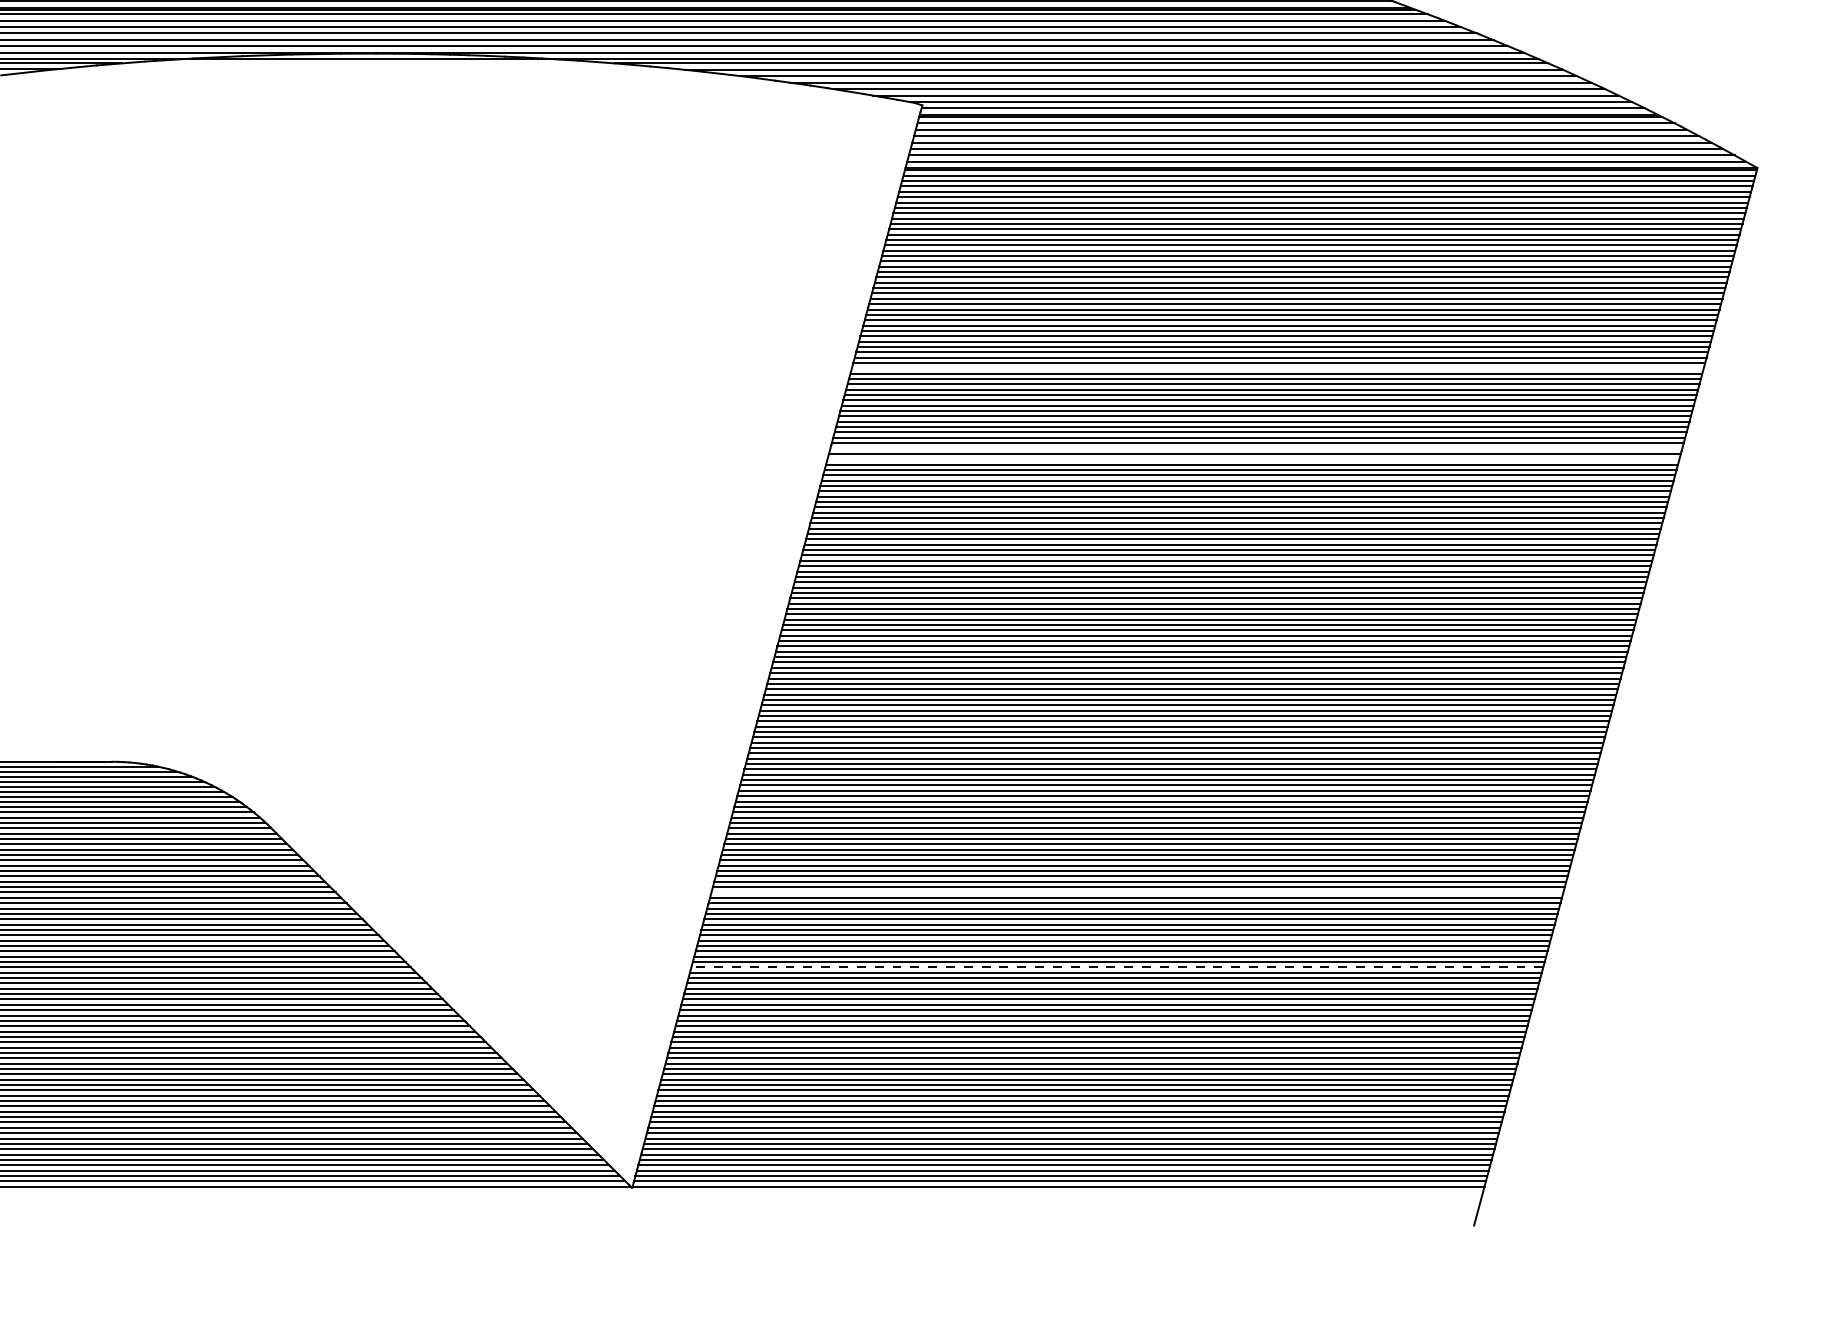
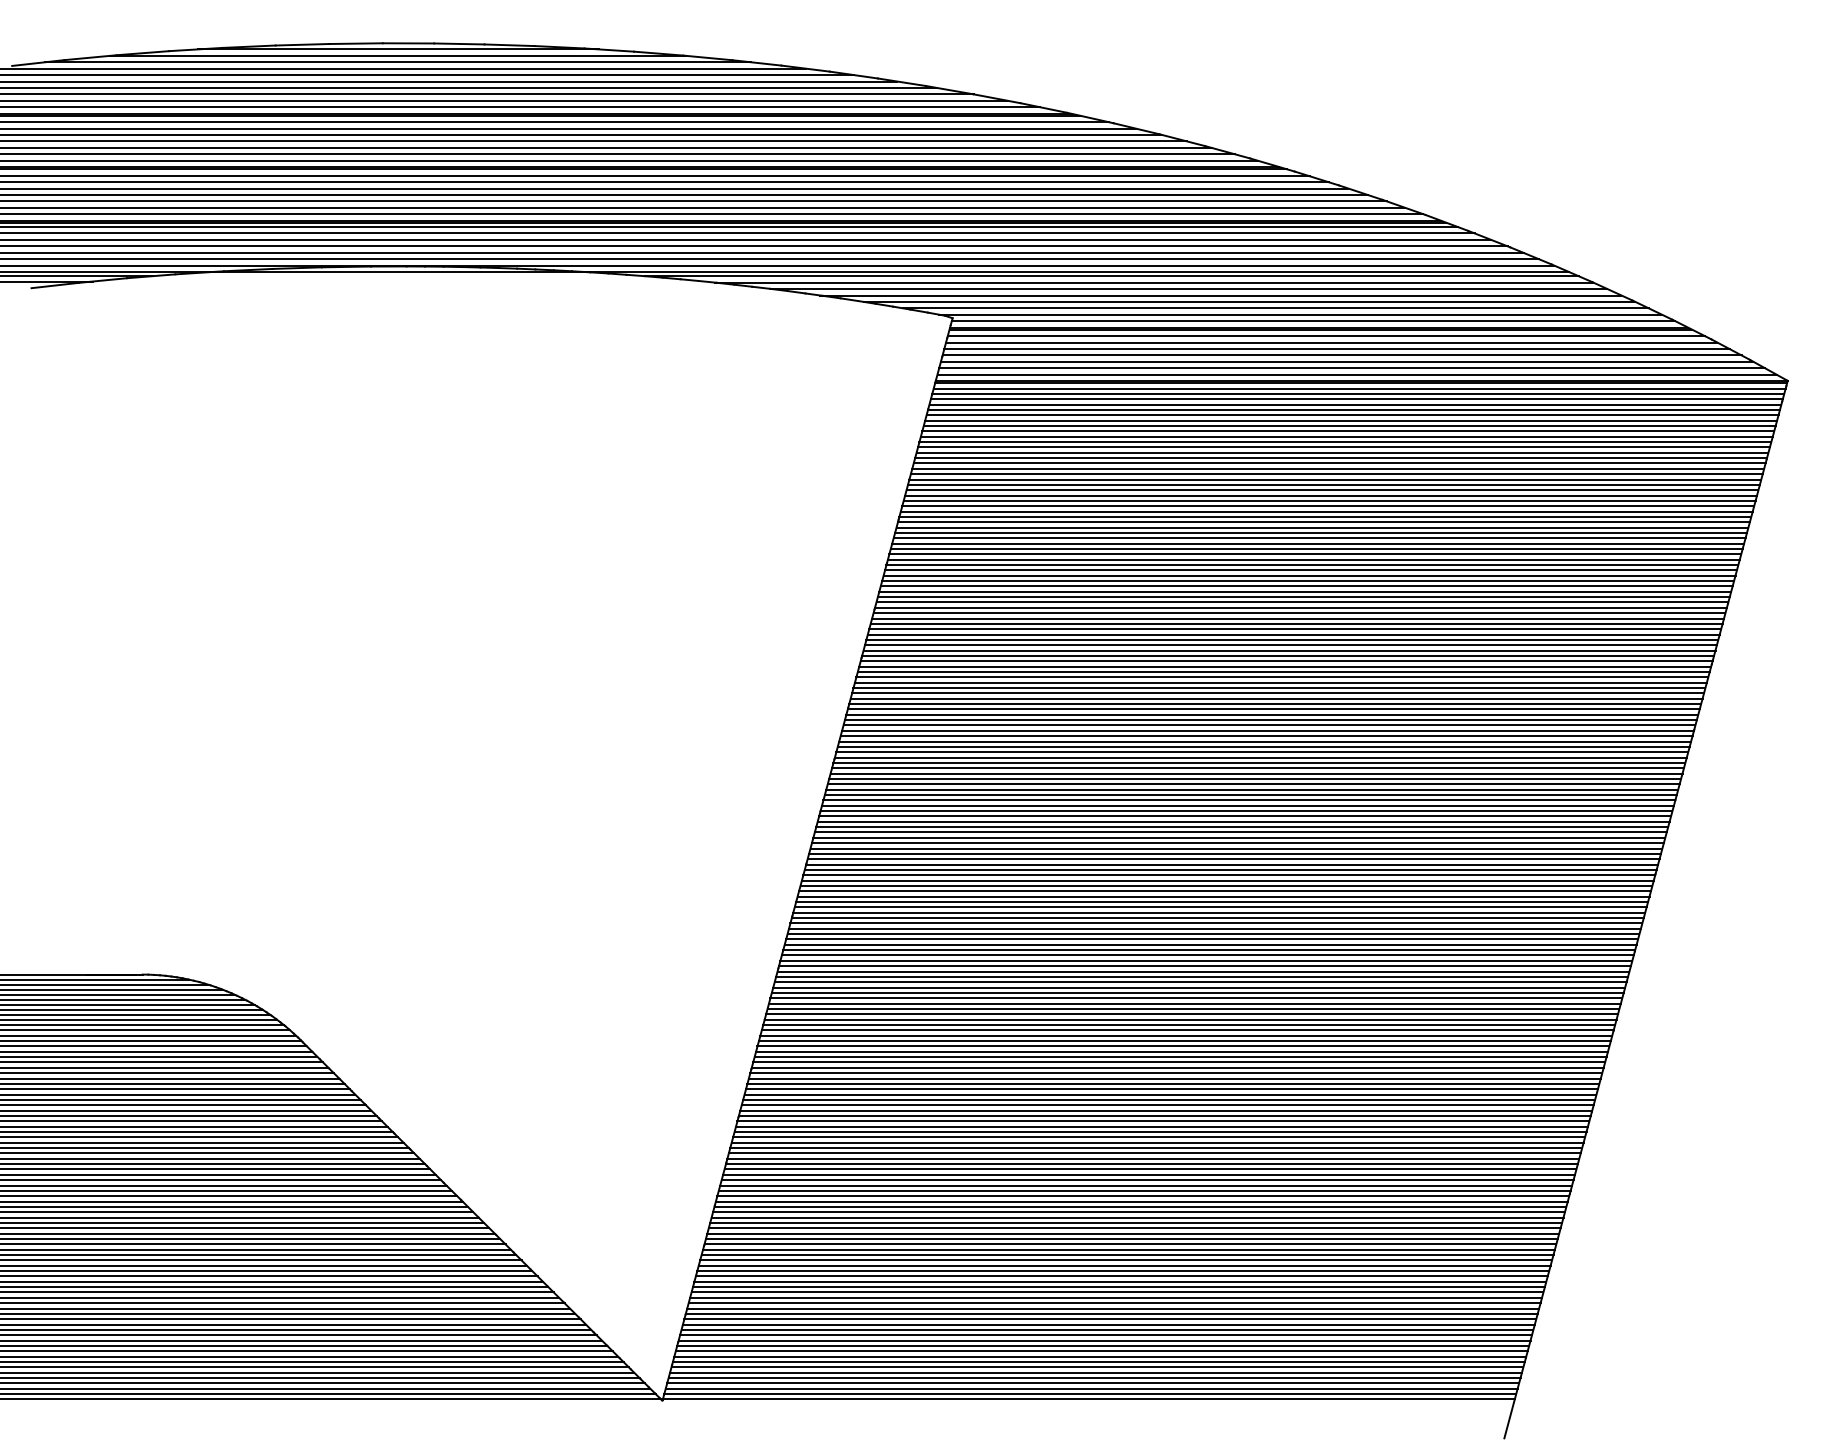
line: (1278, 368) -> (1308, 581), added
line: (1256, 448) -> (1286, 661), added
line: (1253, 458) -> (1283, 671), added
line: (1137, 892) -> (1167, 1105), added
line: (1117, 967) -> (1147, 1180), dashed -> solid

